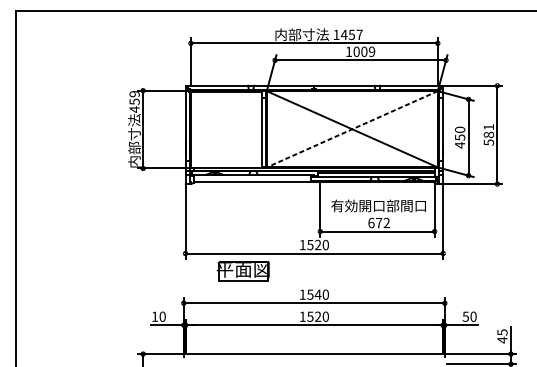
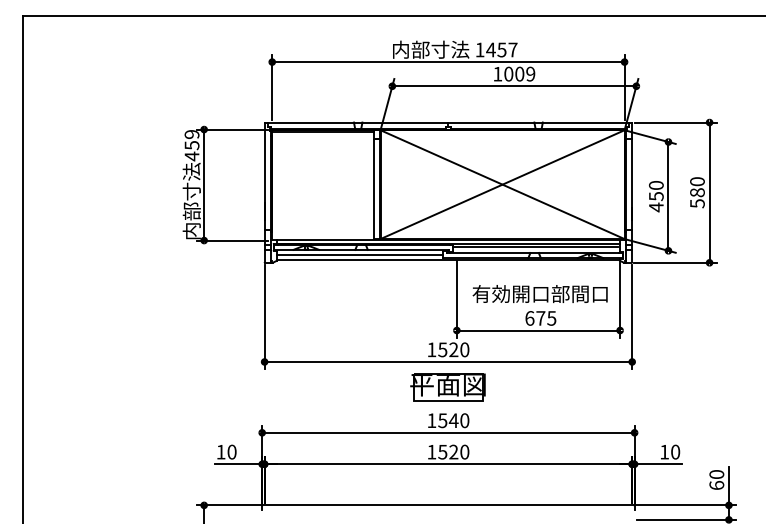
text: (488, 127) -> (697, 181), 581 -> 580
line: (352, 129) -> (502, 184), dashed -> solid
line: (252, 178) -> (359, 255), added
text: (386, 223) -> (551, 318), 672 -> 675
part: (242, 271) -> (447, 387), moved
text: (465, 317) -> (664, 452), 50 -> 10
text: (502, 336) -> (716, 480), 45 -> 60

